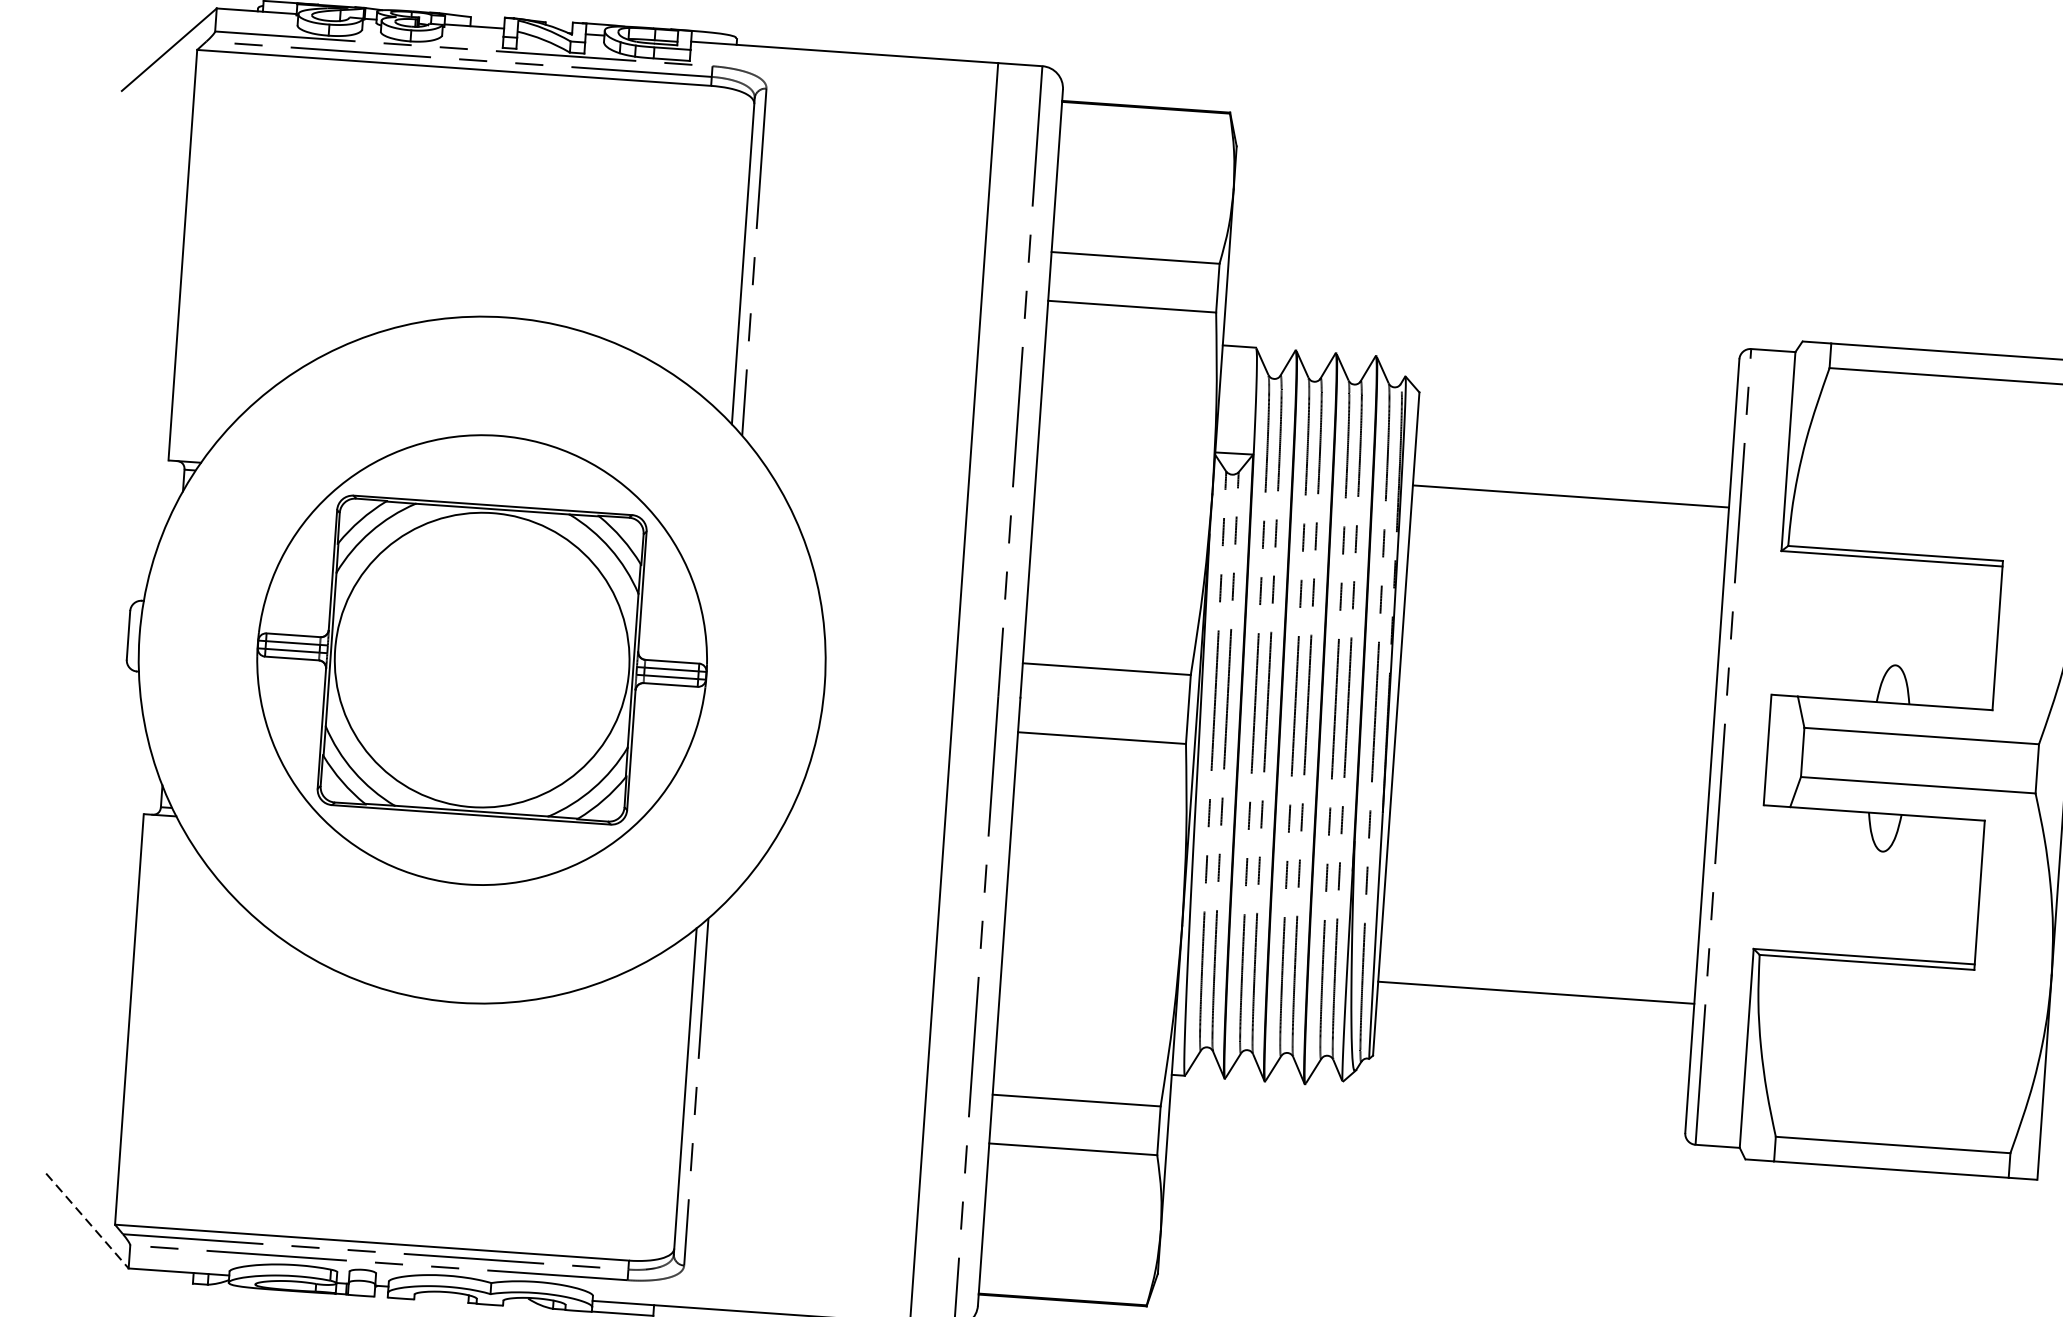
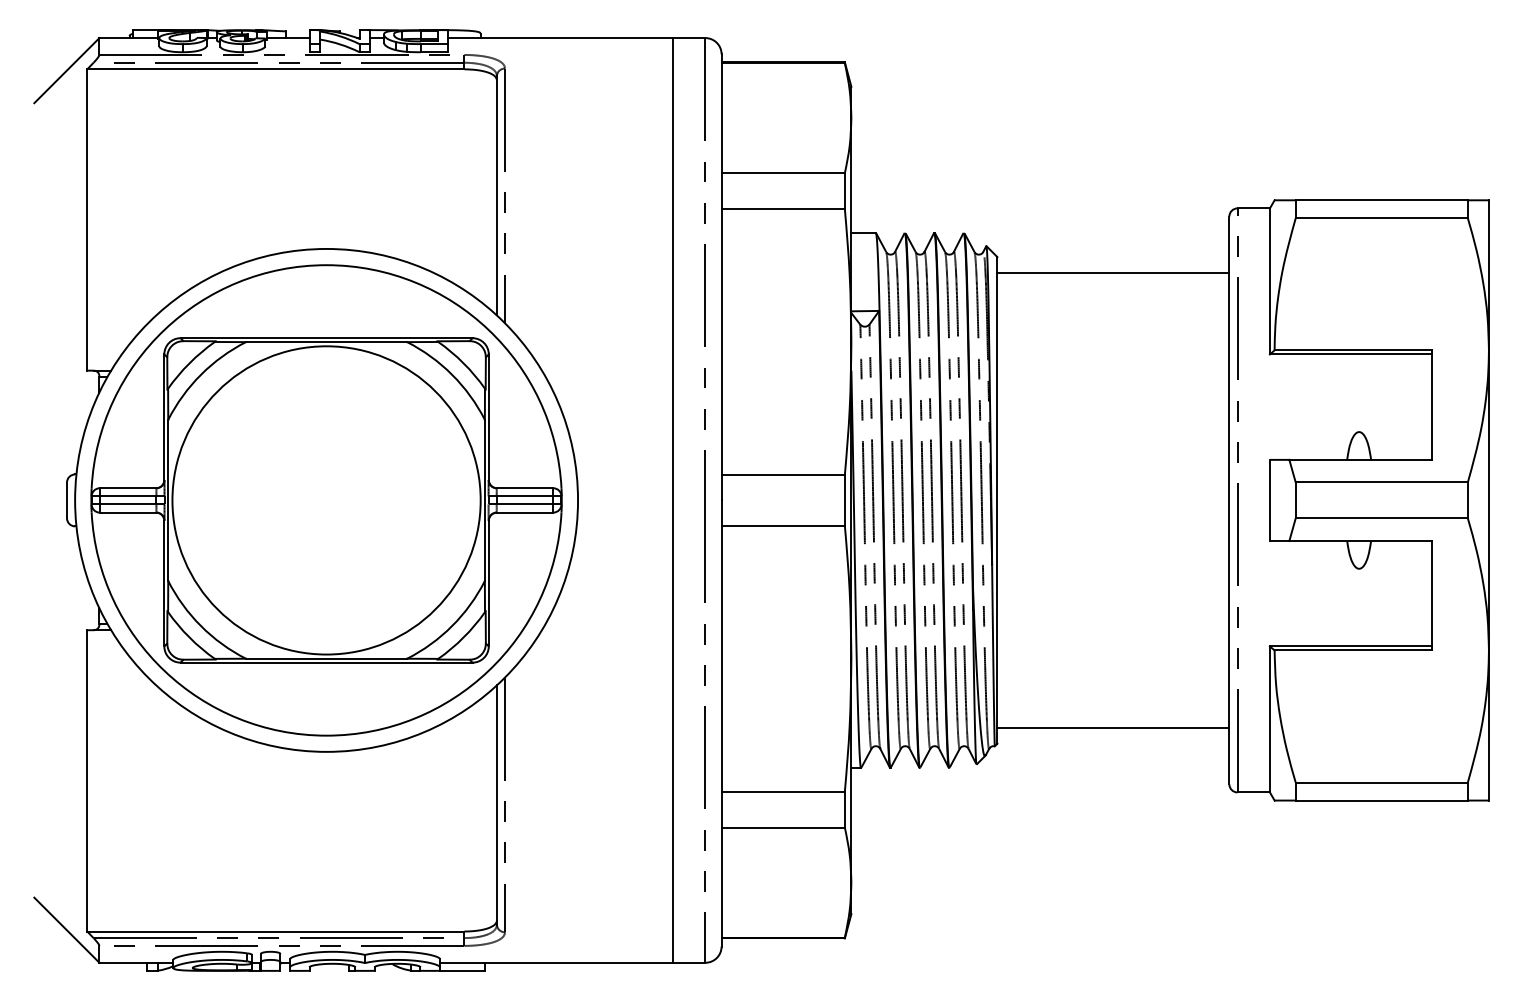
line: (1571, 496) -> (1113, 273), moved
part: (482, 660) -> (326, 500), size x1.43
line: (1536, 992) -> (1113, 727), moved
line: (88, 1221) -> (67, 930), dashed -> solid

